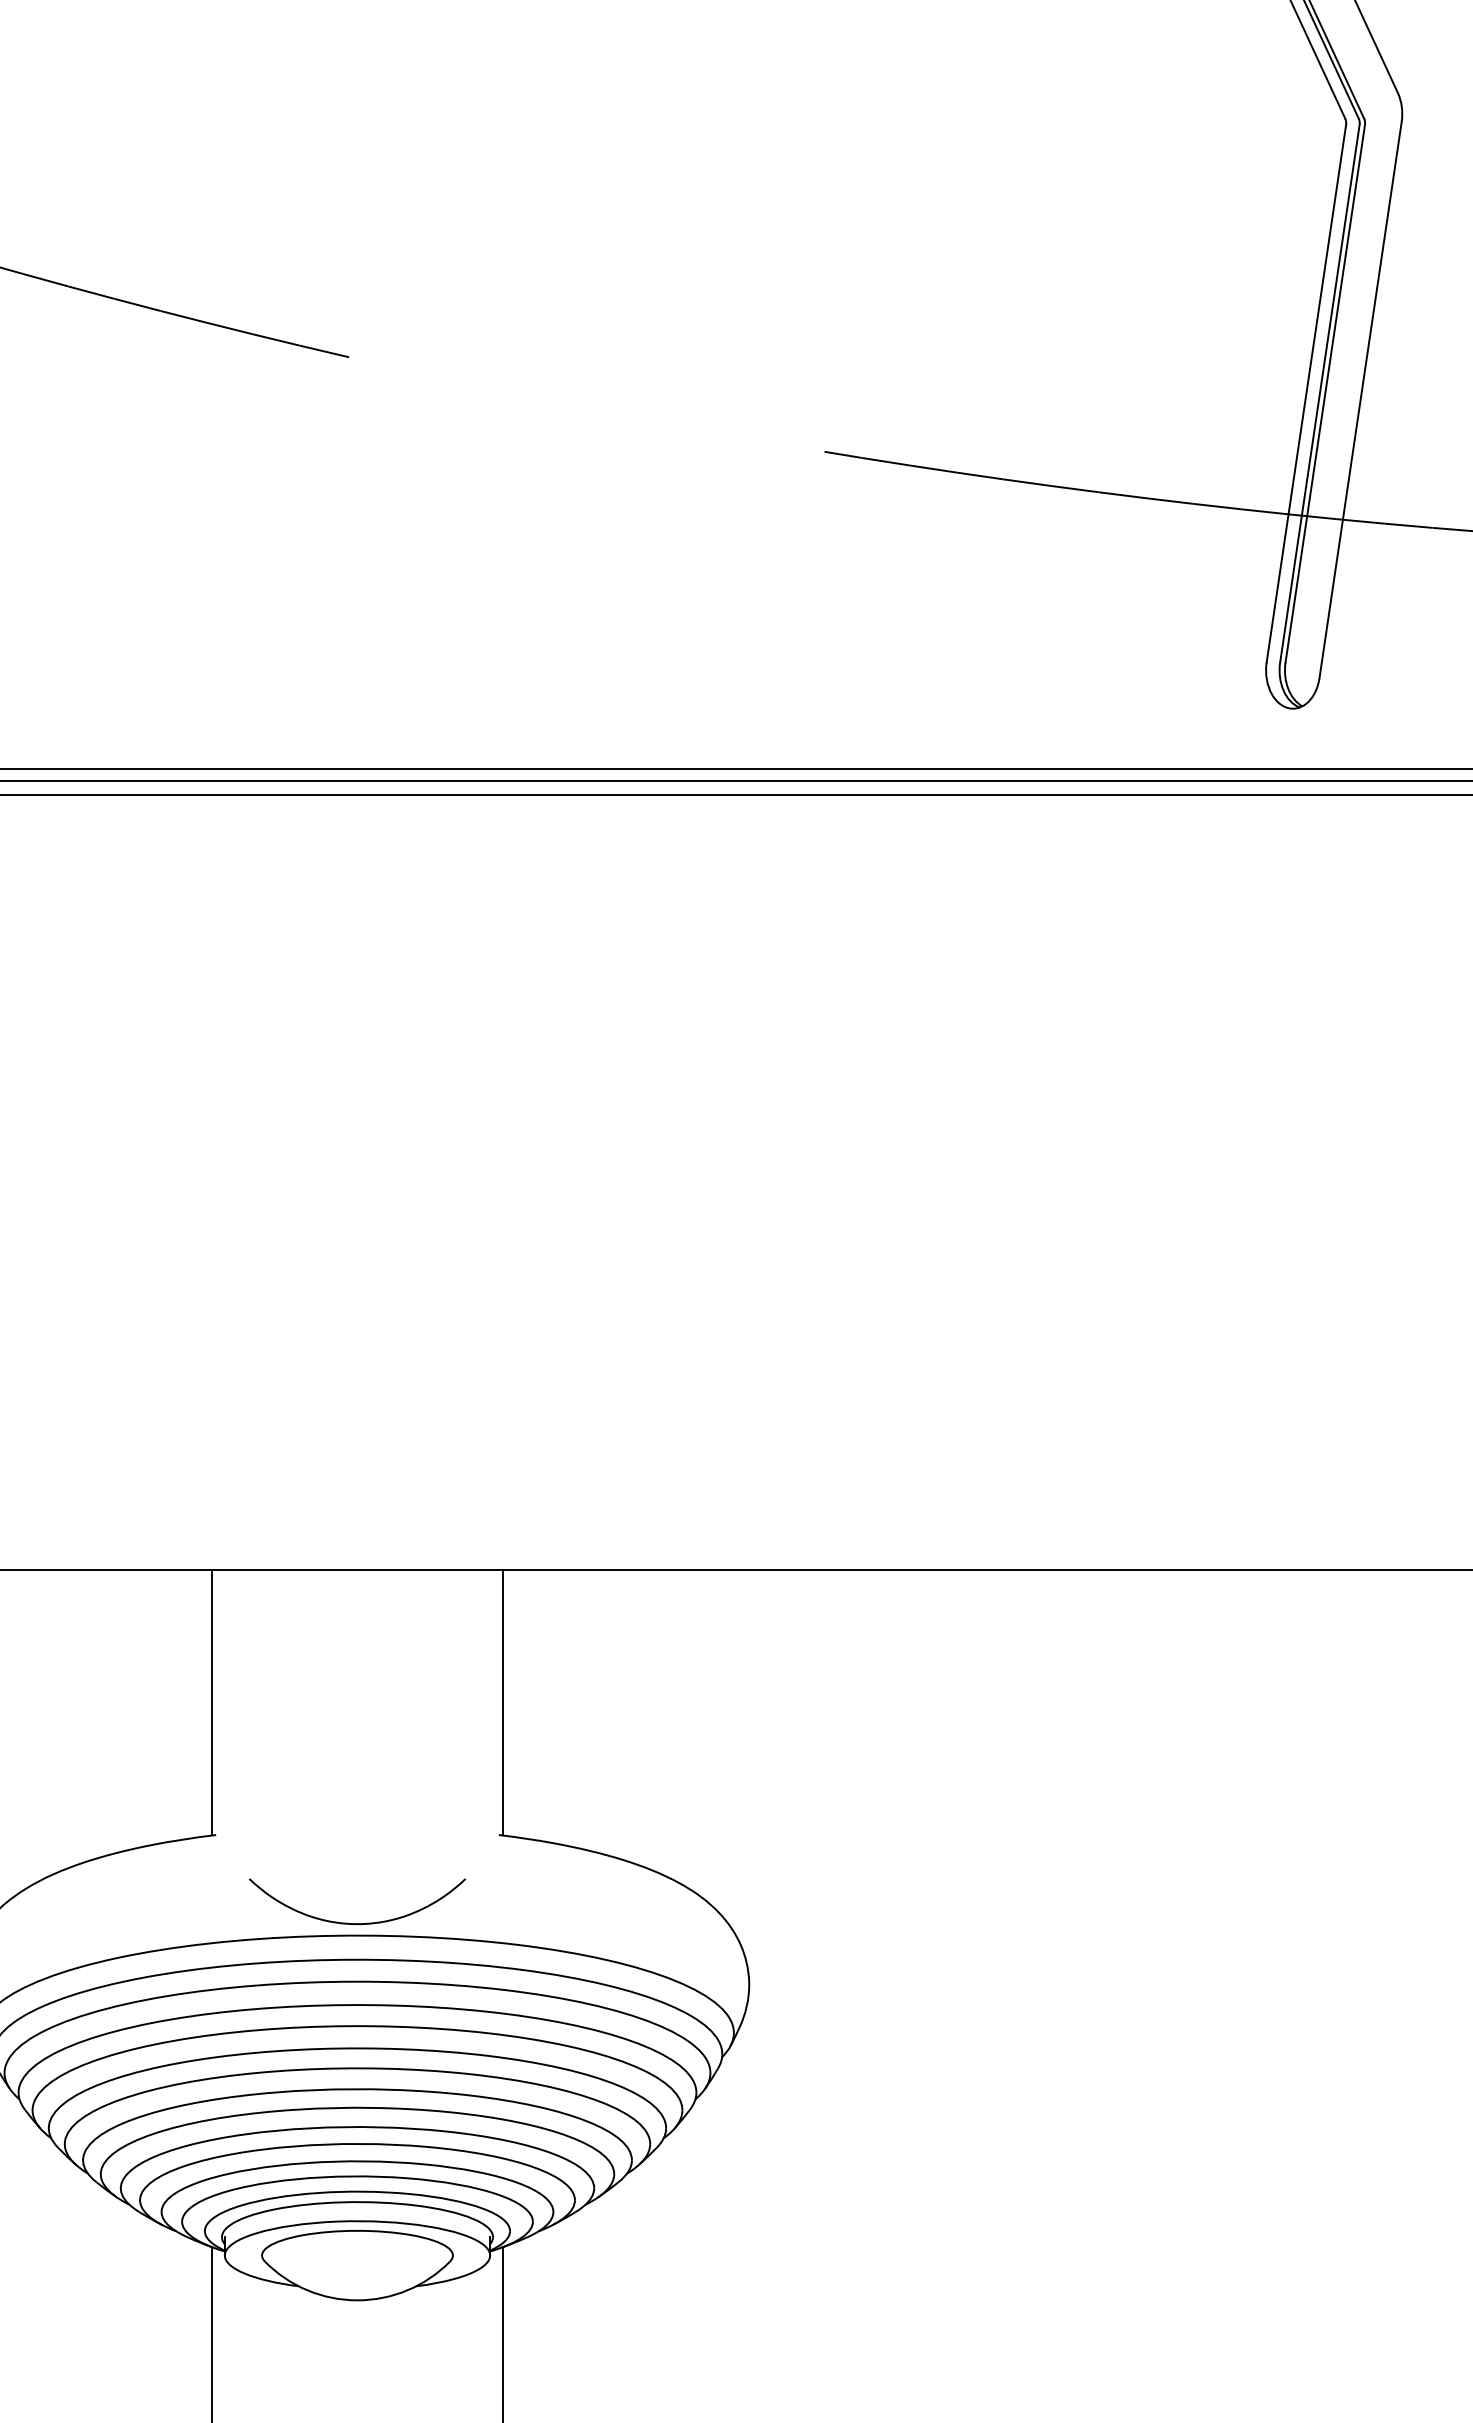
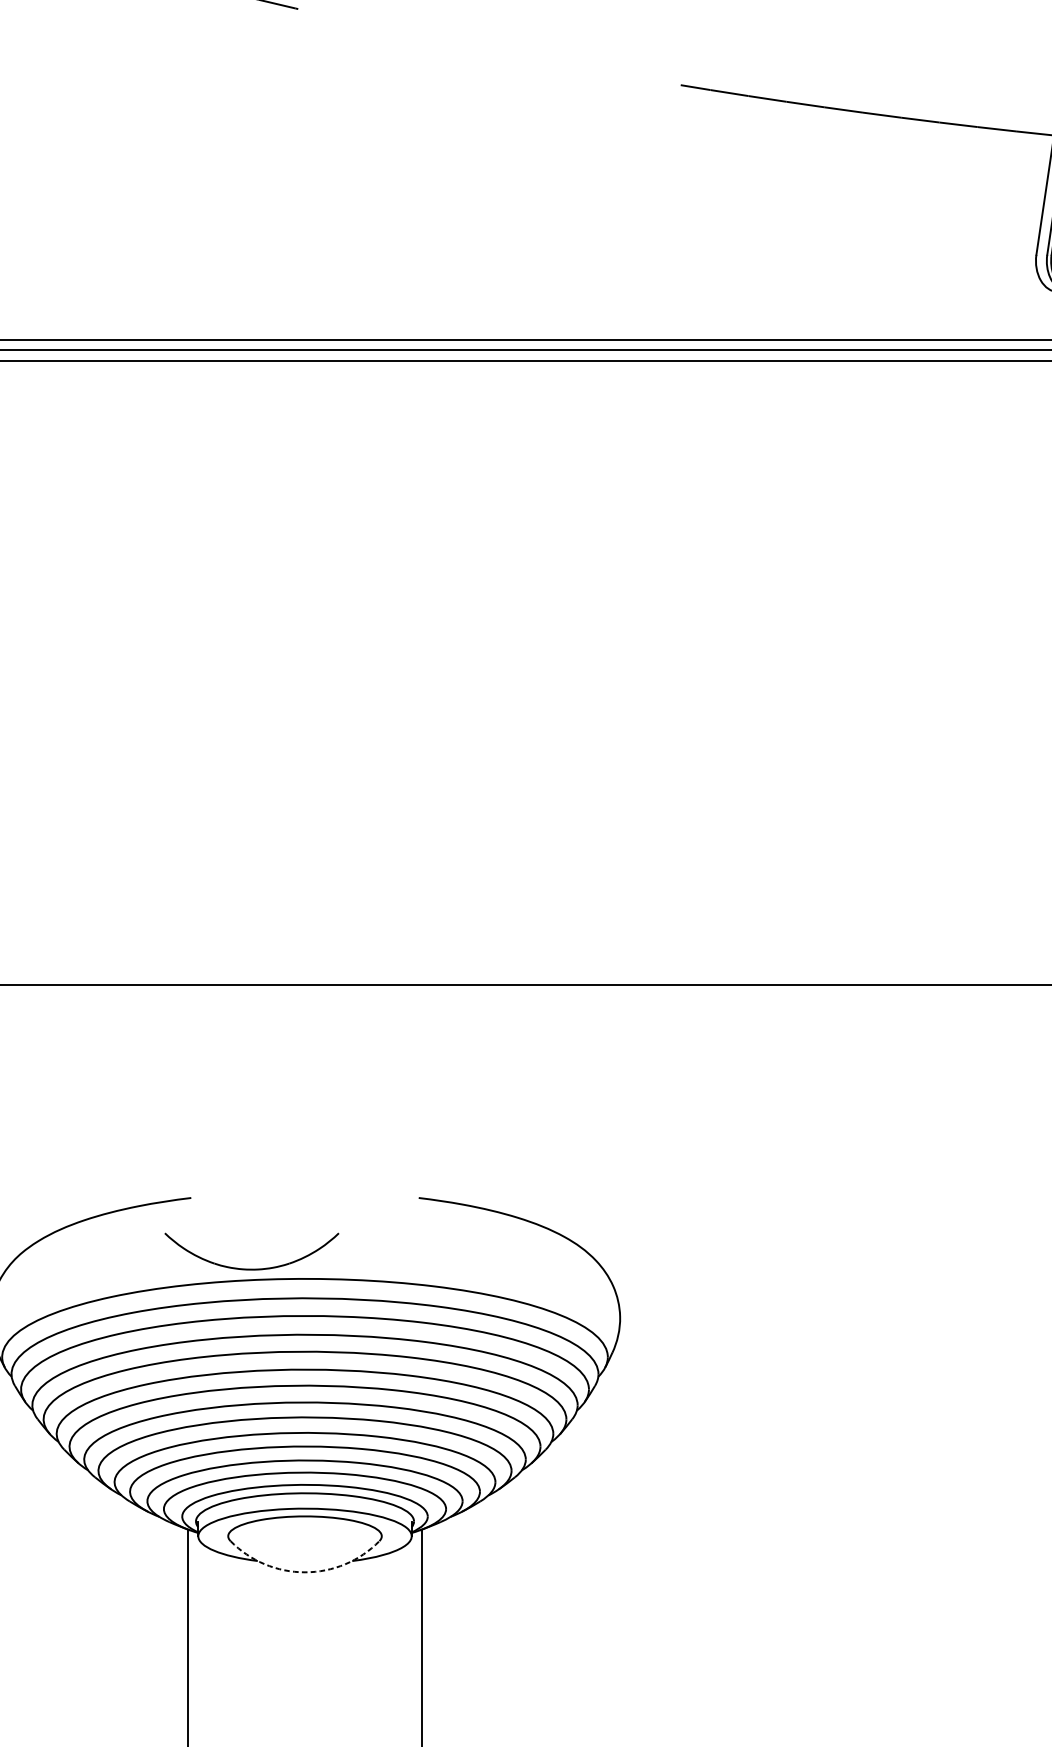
line: (212, 1702) -> (188, 1091), removed
line: (502, 1702) -> (421, 1091), removed
part: (357, 1923) -> (251, 1269), moved
arc: (357, 2300) -> (305, 1572), solid -> dashed

